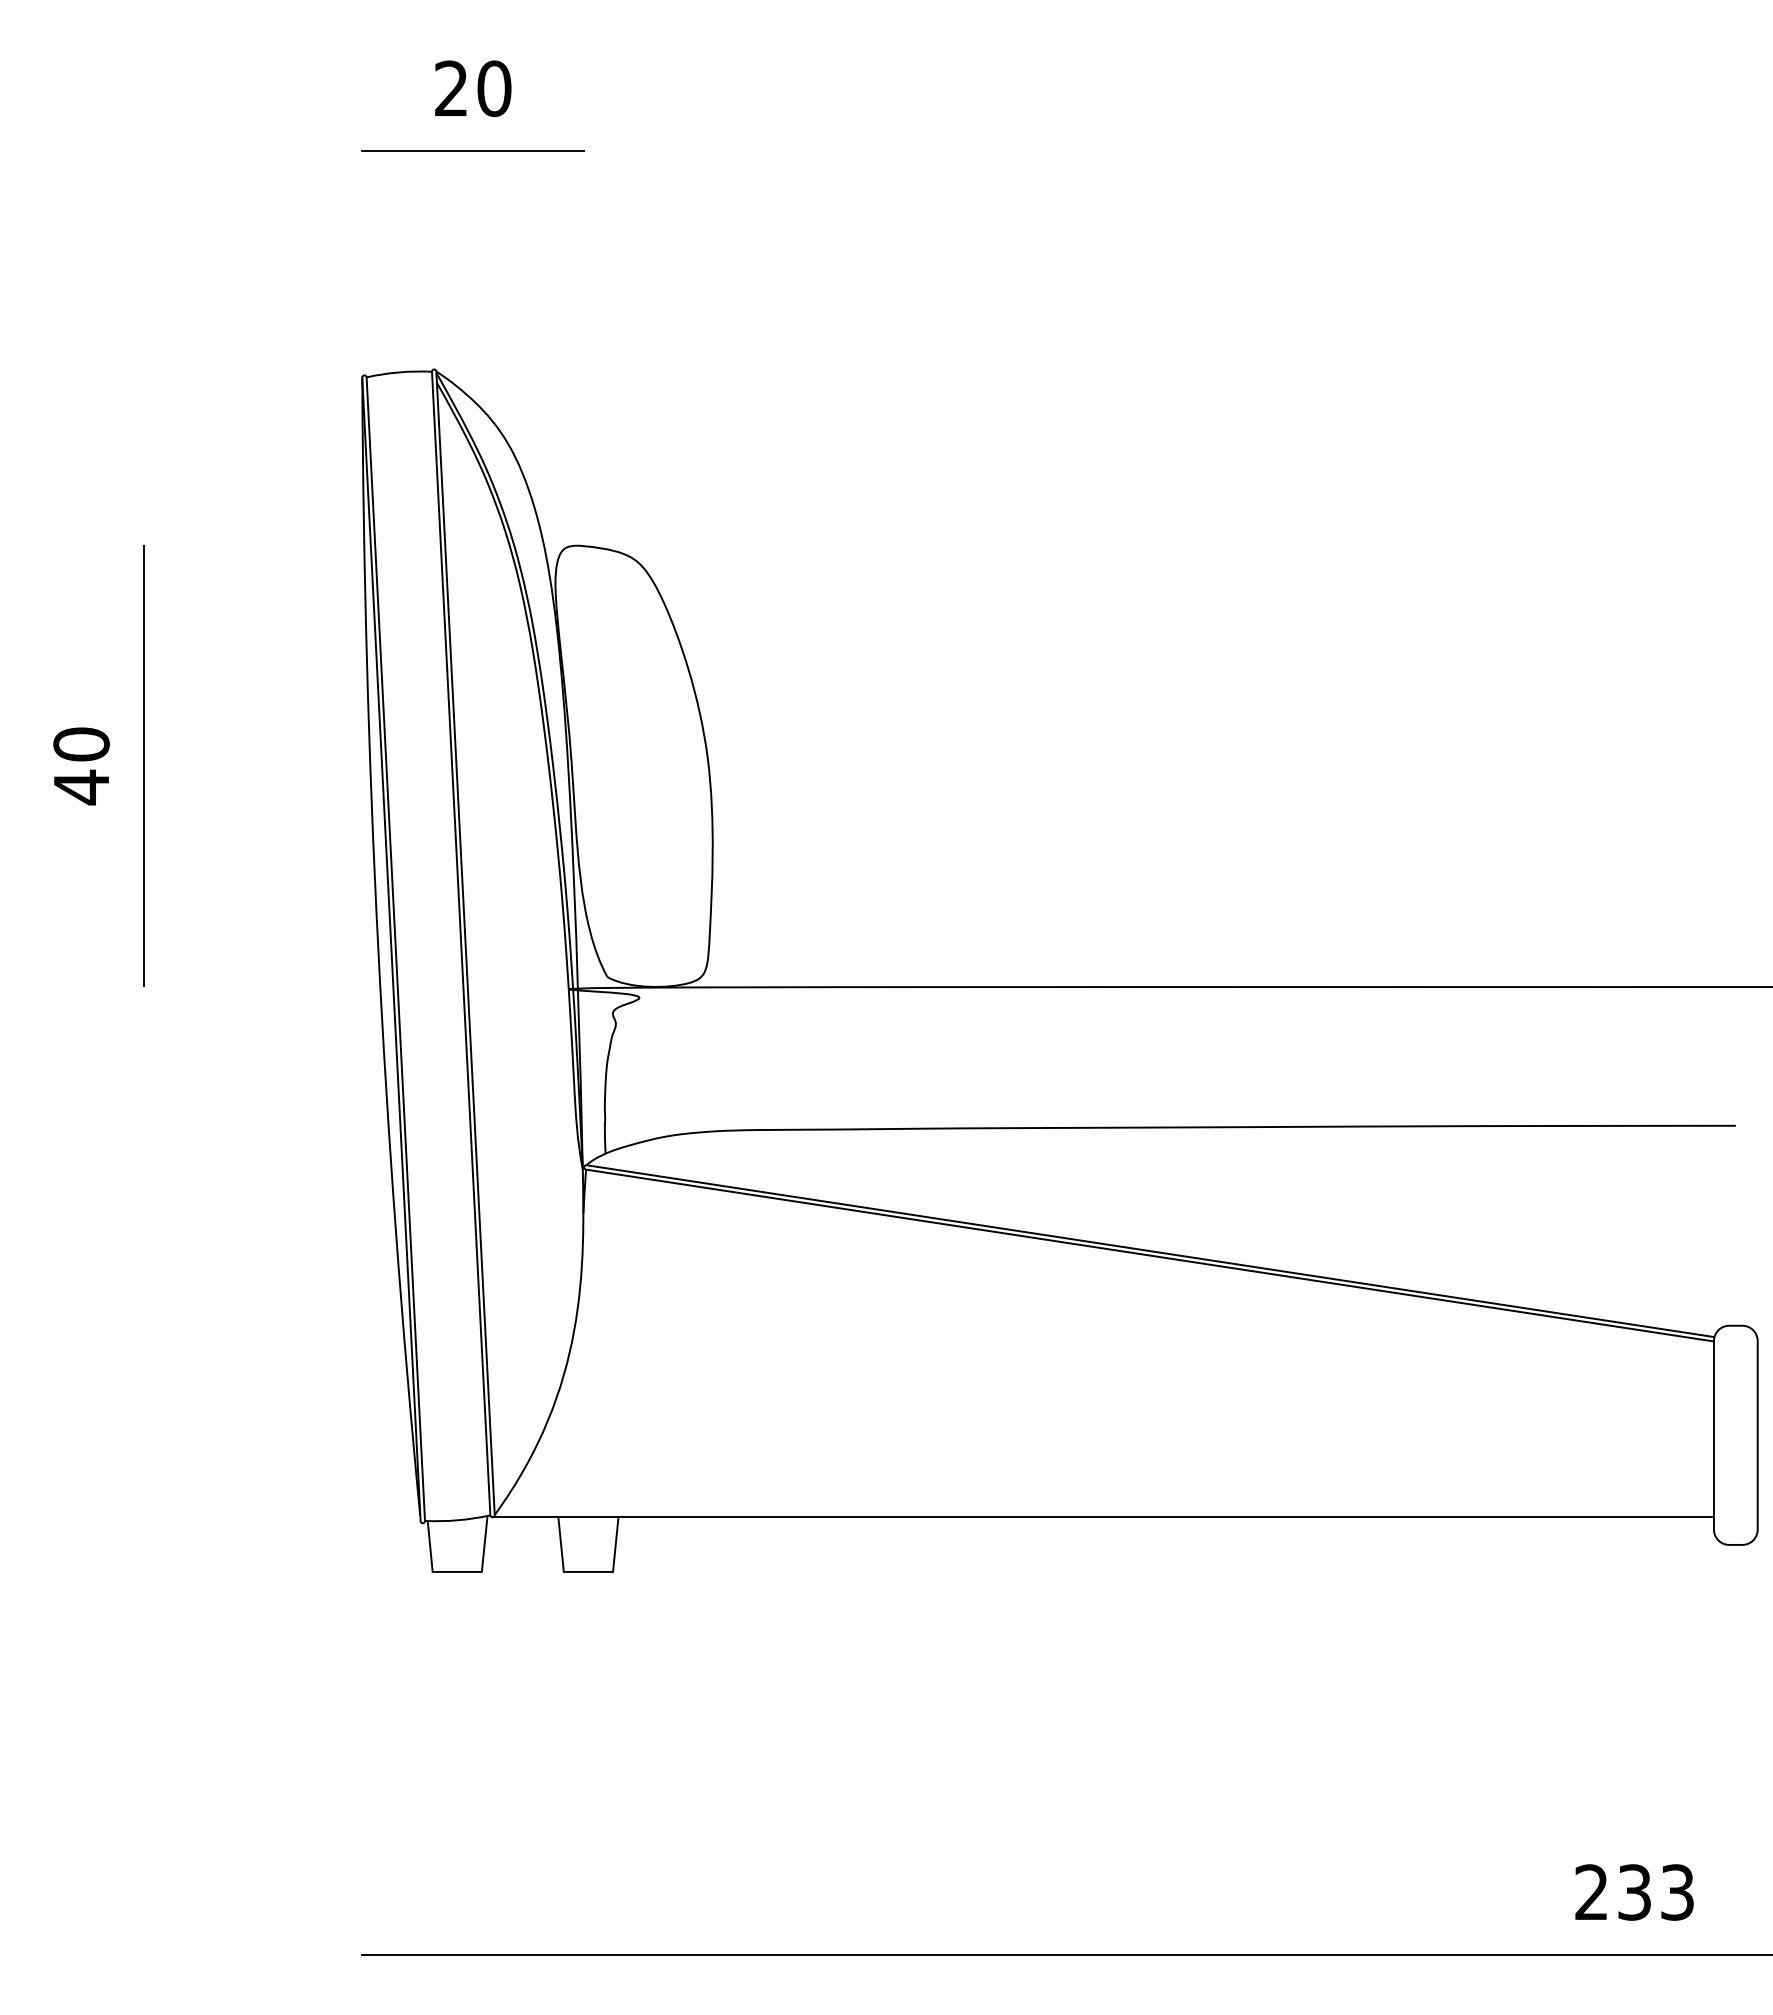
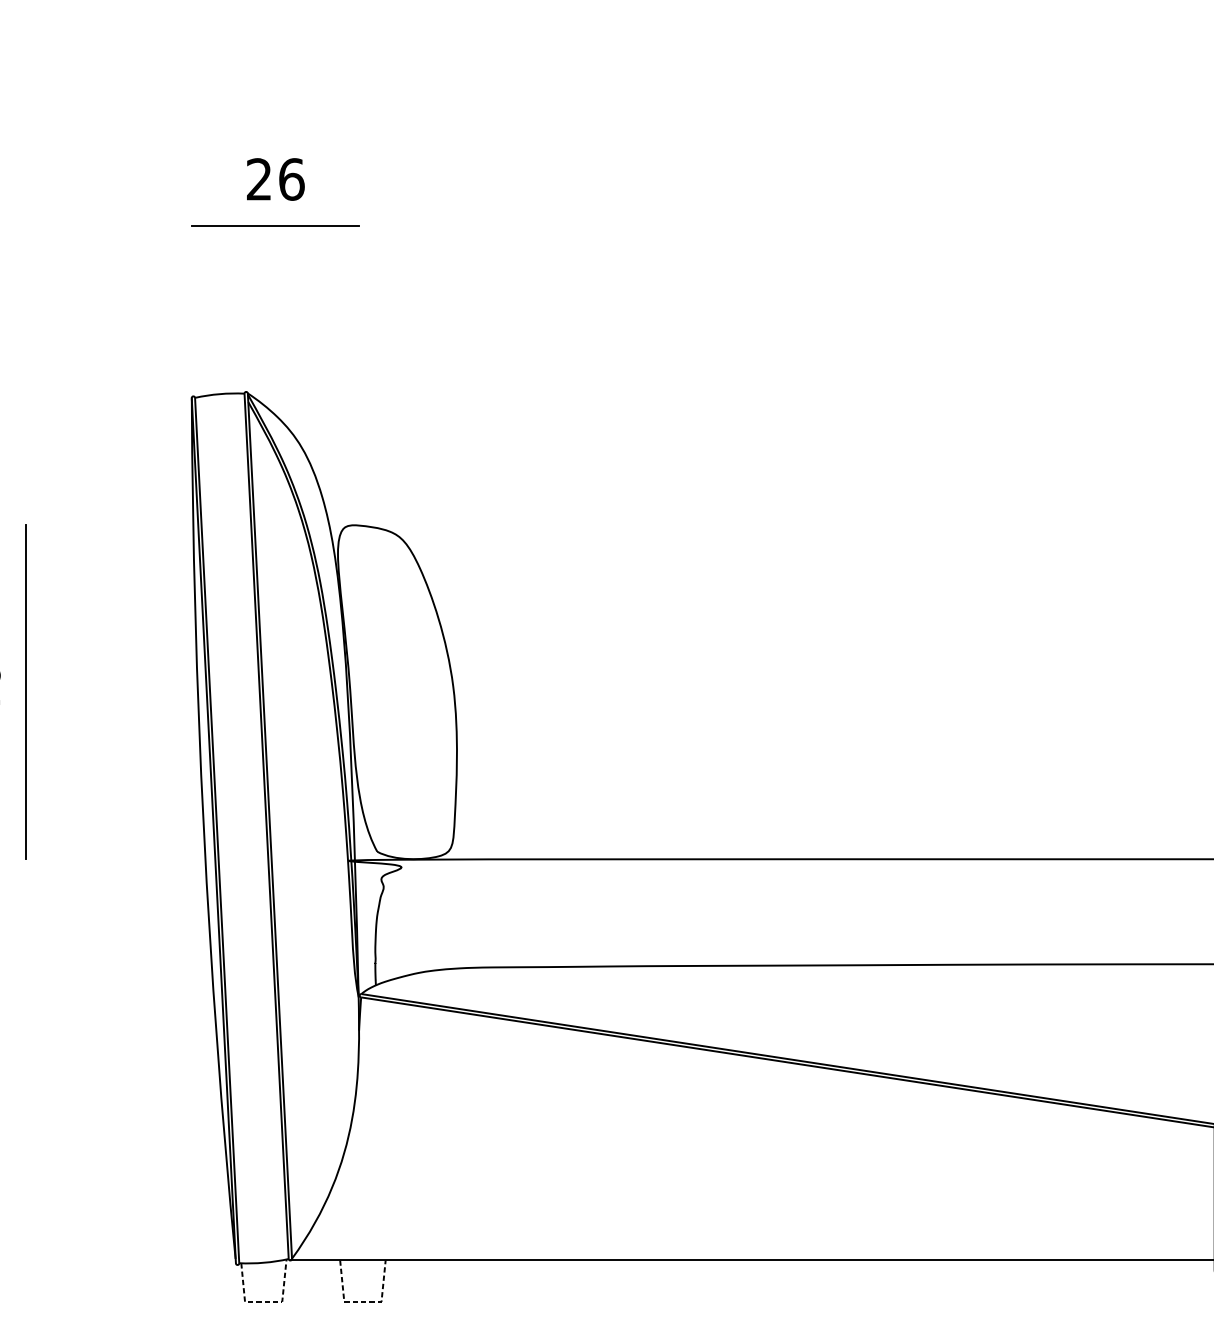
text: (494, 88) -> (291, 179), 20 -> 26
line: (460, 1571) -> (266, 1301), solid -> dashed
line: (588, 1571) -> (362, 1301), solid -> dashed

